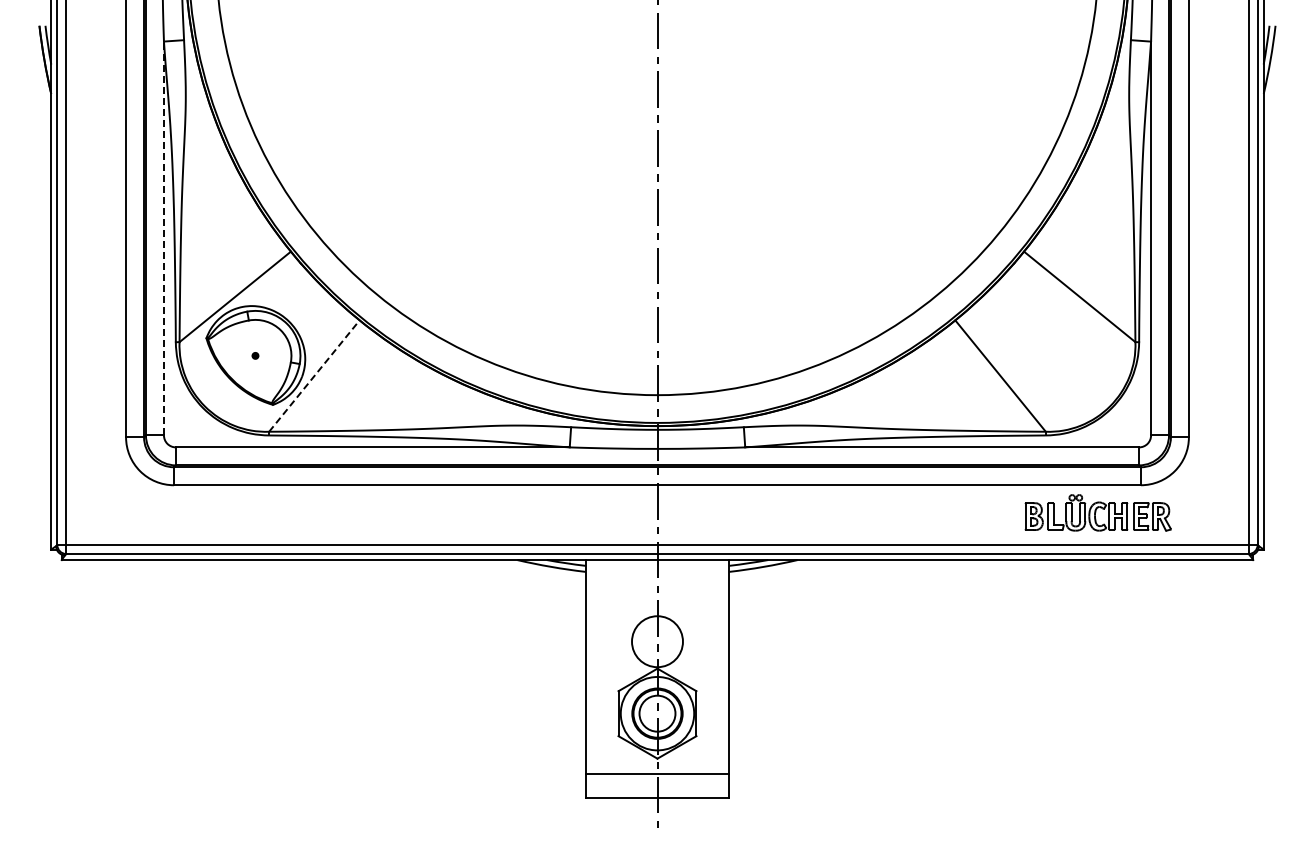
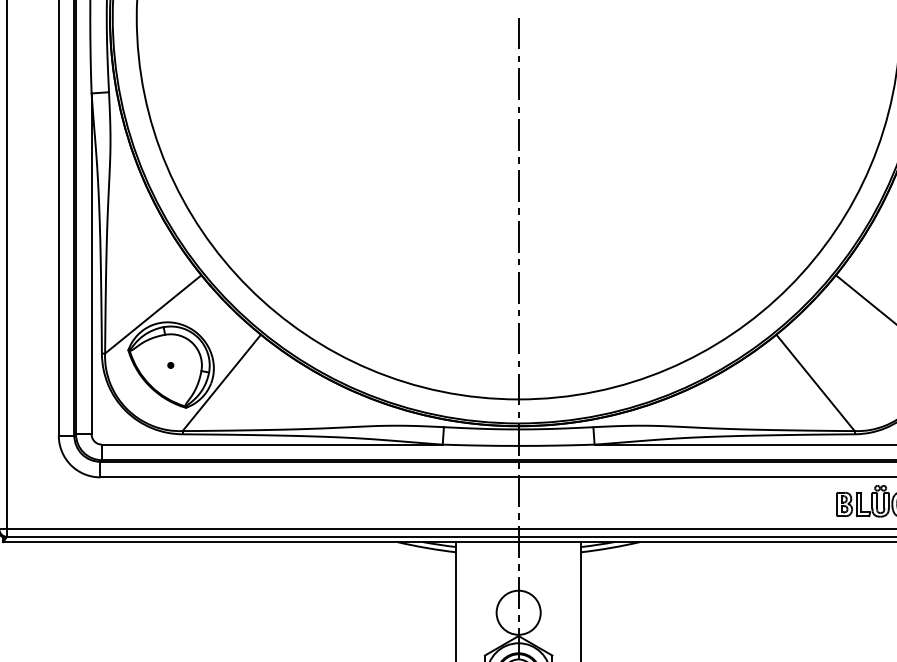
line: (163, 238) -> (91, 263), dashed -> solid
line: (314, 376) -> (221, 383), dashed -> solid

